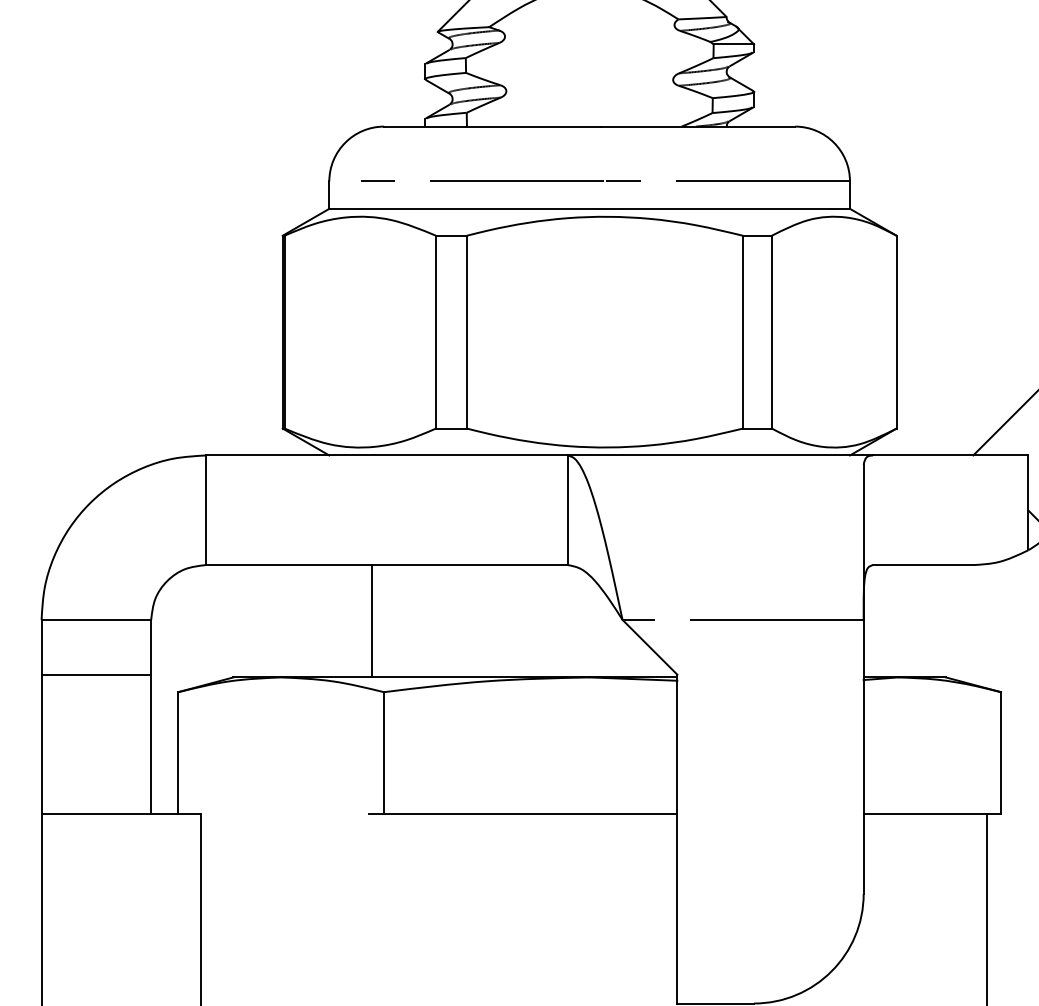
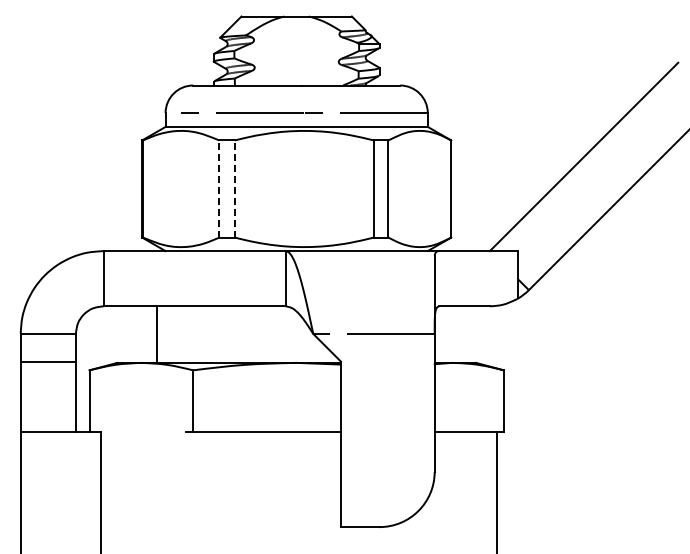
line: (436, 333) -> (219, 189), solid -> dashed
line: (466, 333) -> (234, 189), solid -> dashed
line: (370, 621) -> (156, 334), moved

